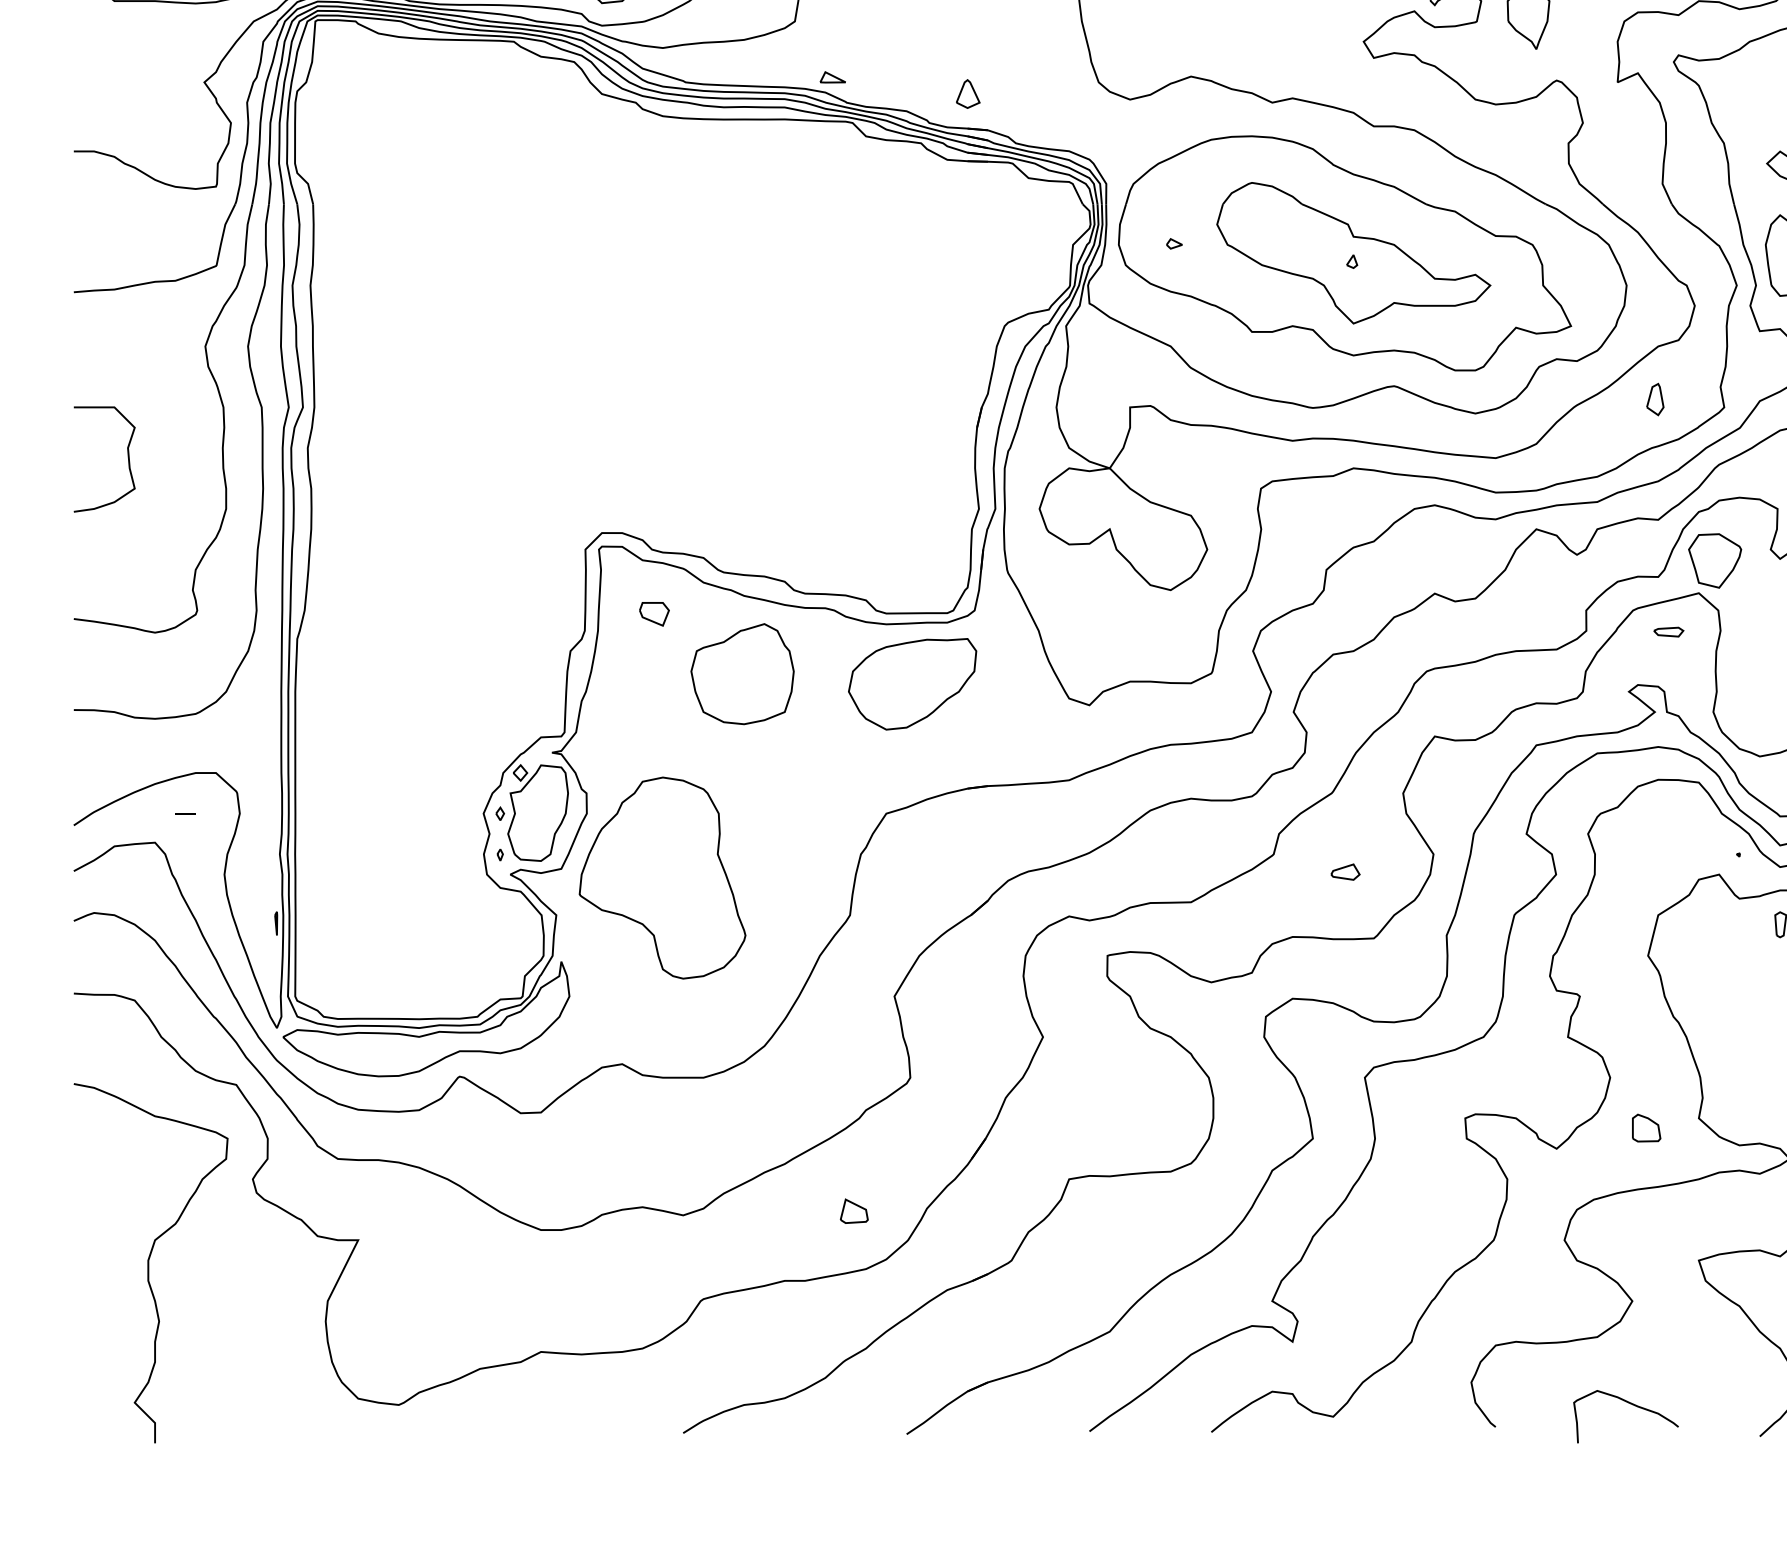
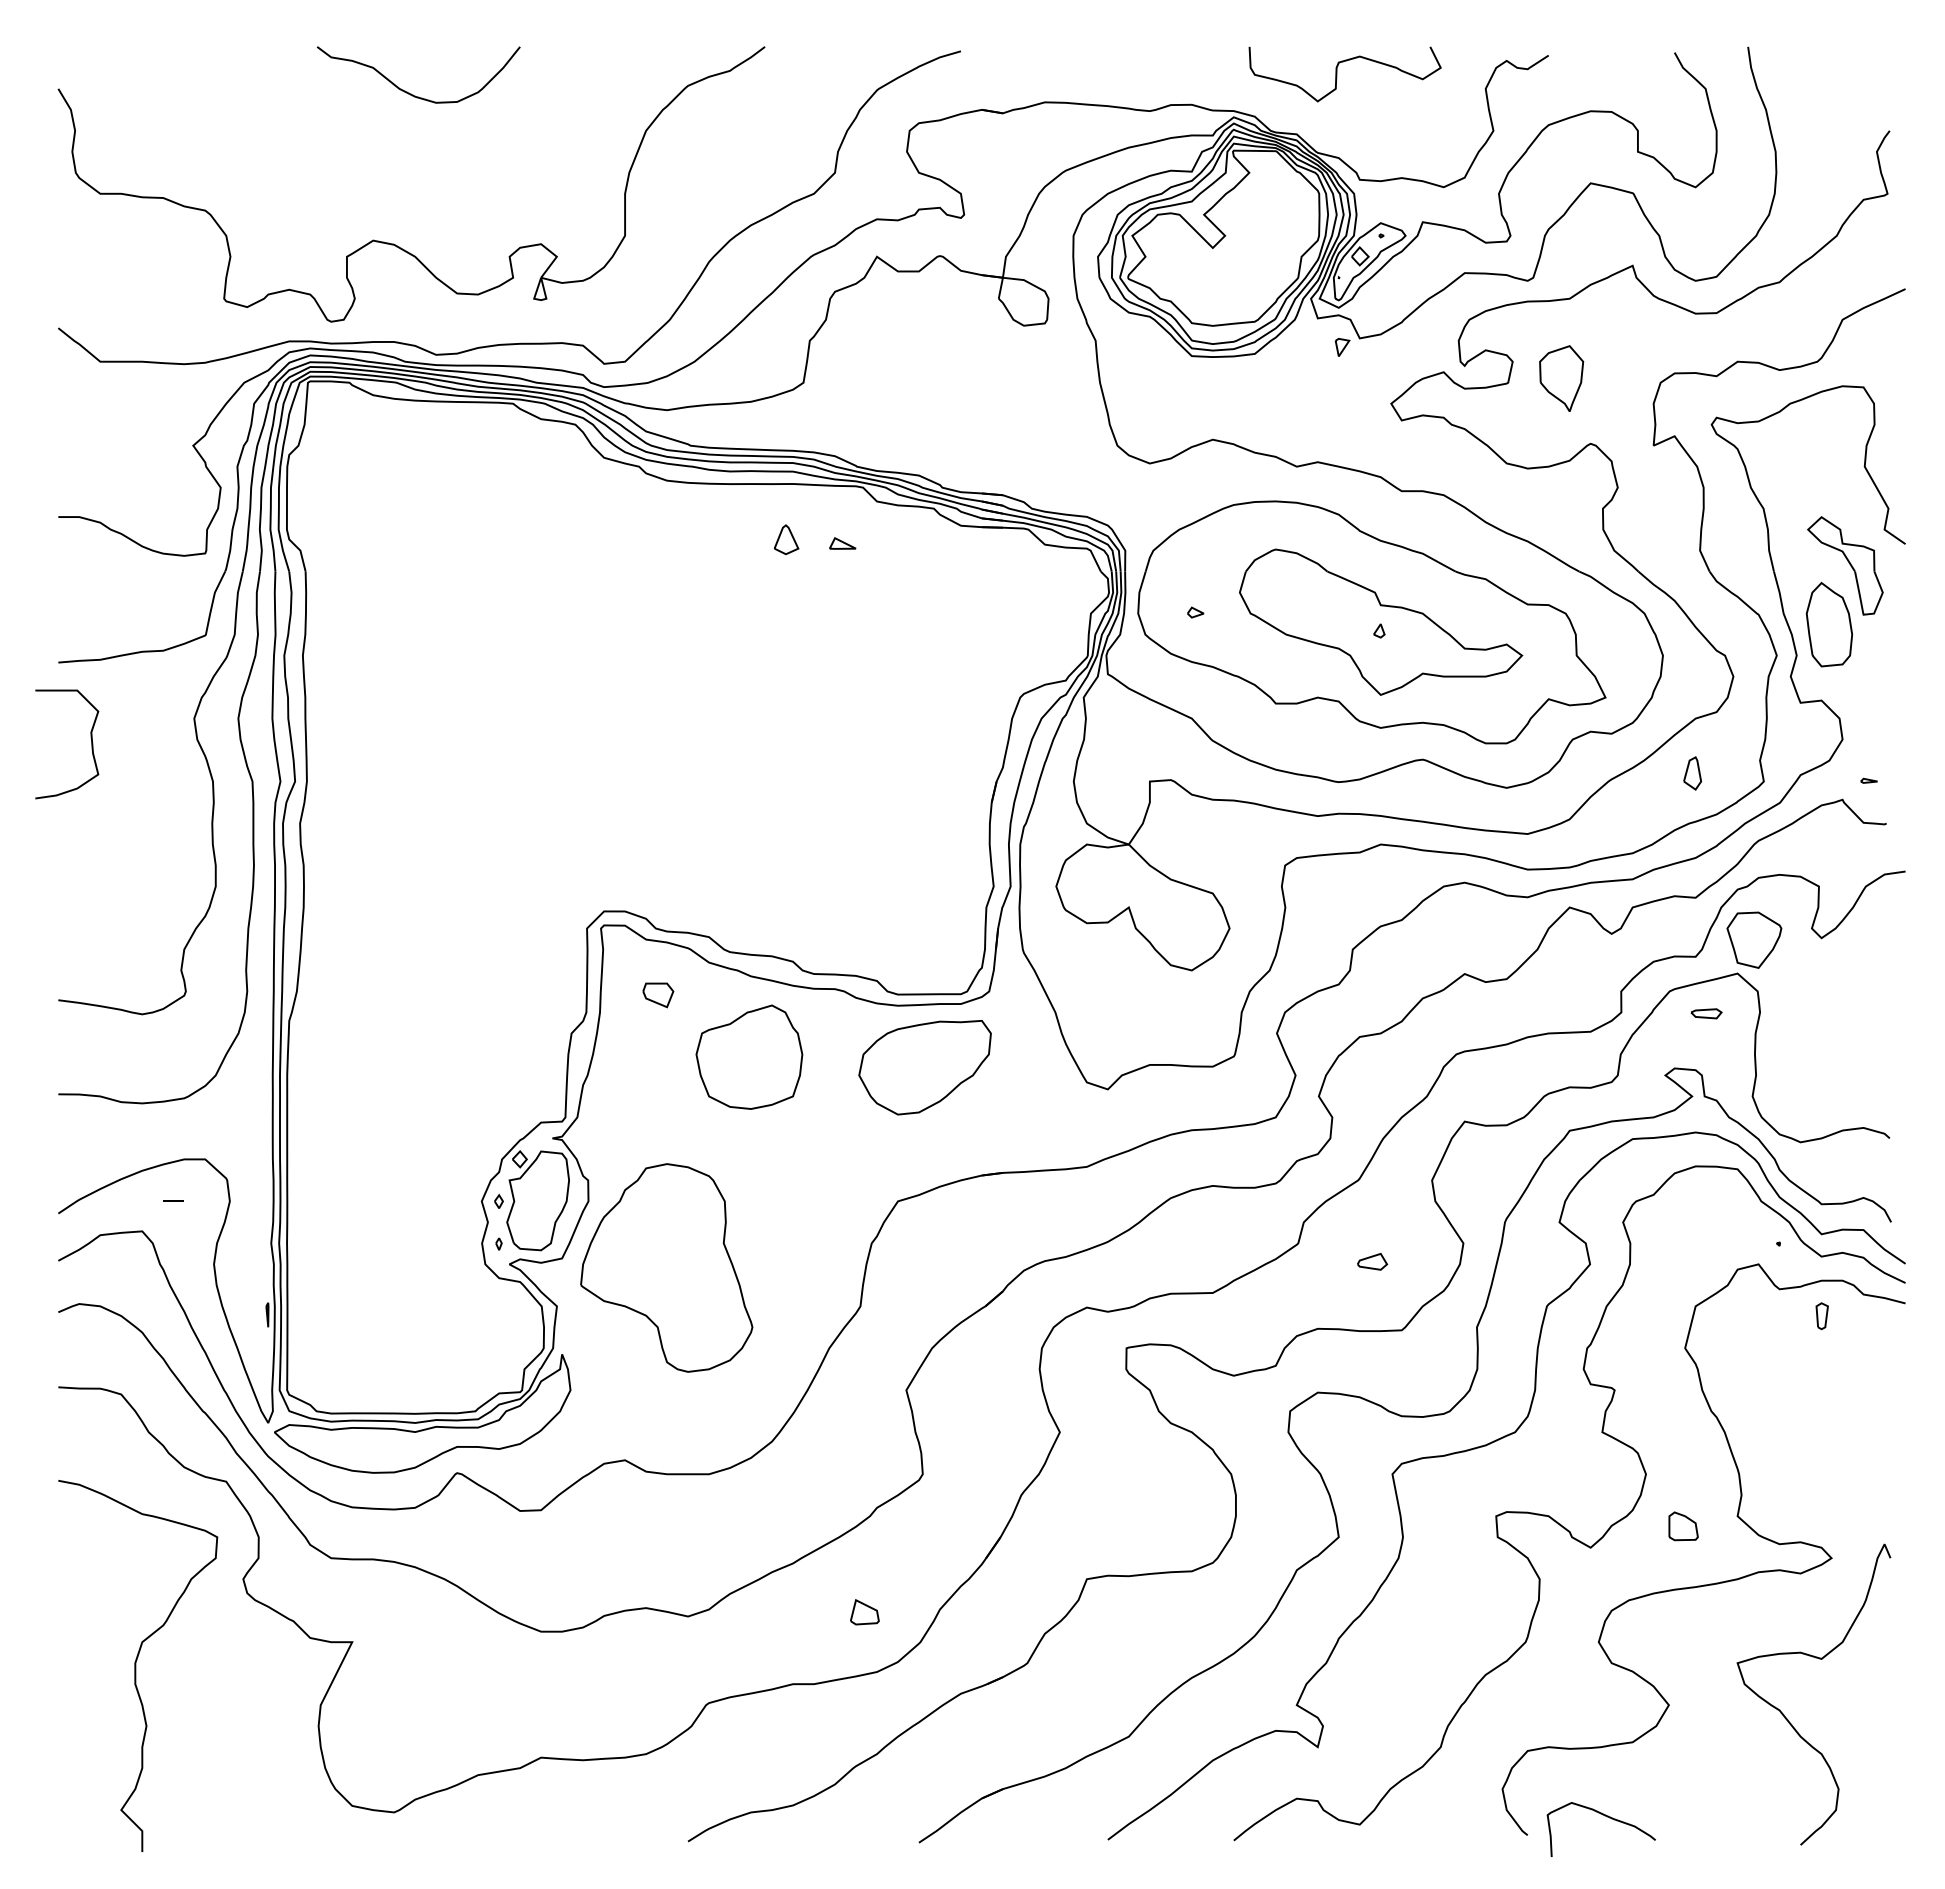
part: (832, 77) -> (842, 543), moved
part: (968, 93) -> (786, 539), moved
curve: (127, 453) -> (90, 738), moved
curve: (1631, 1405) -> (1607, 1817), moved

